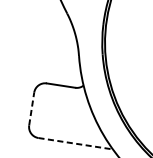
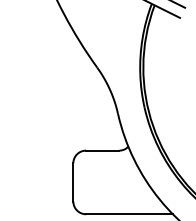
line: (31, 108) -> (73, 181), dashed -> solid
line: (75, 143) -> (129, 214), dashed -> solid

